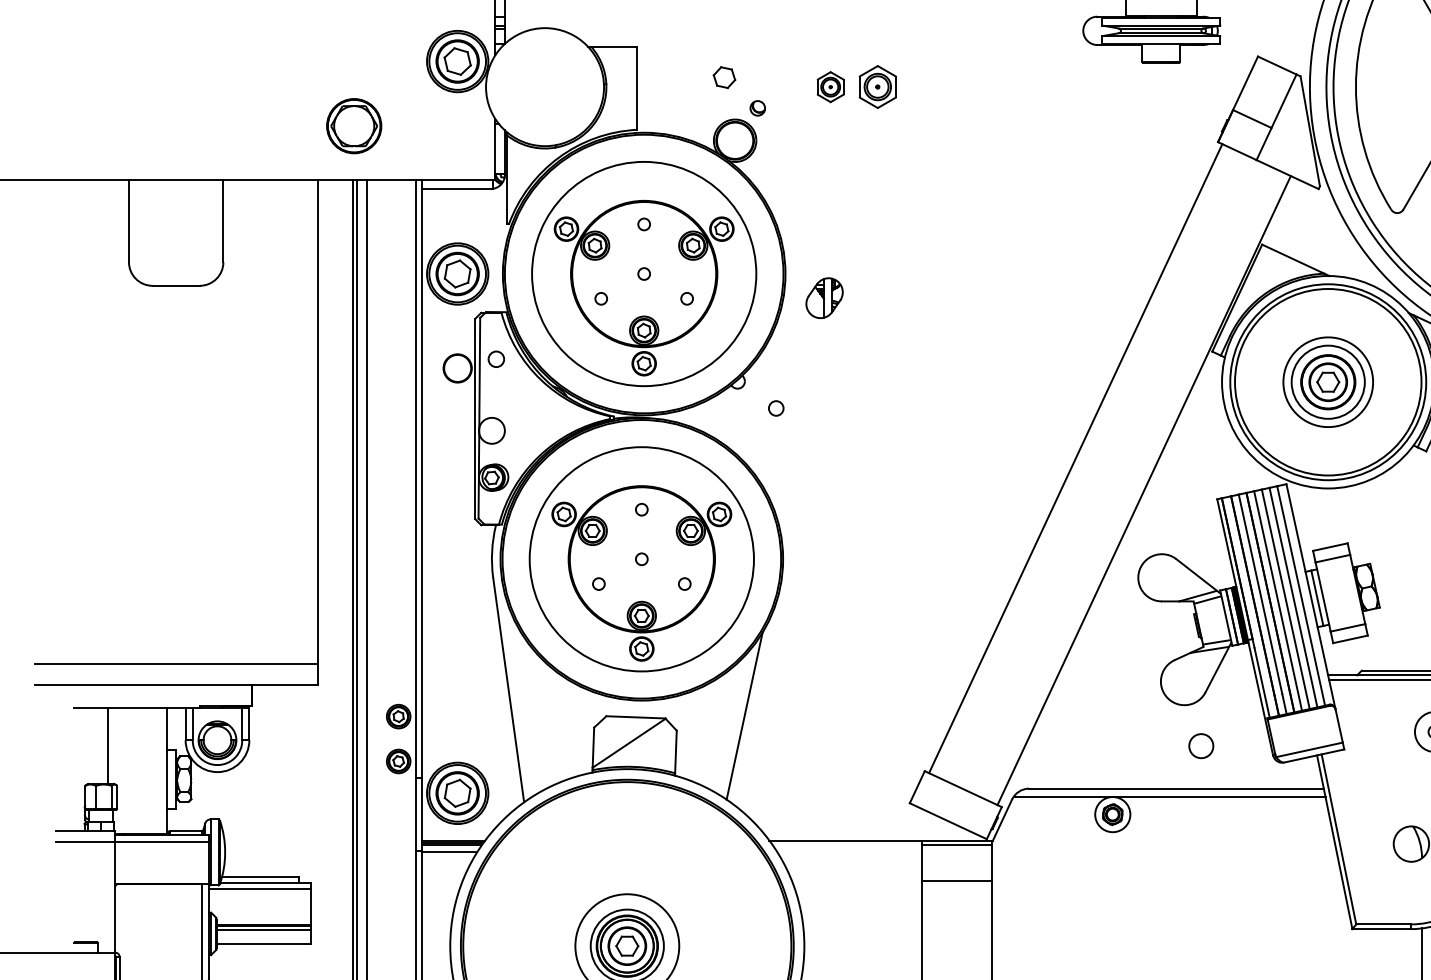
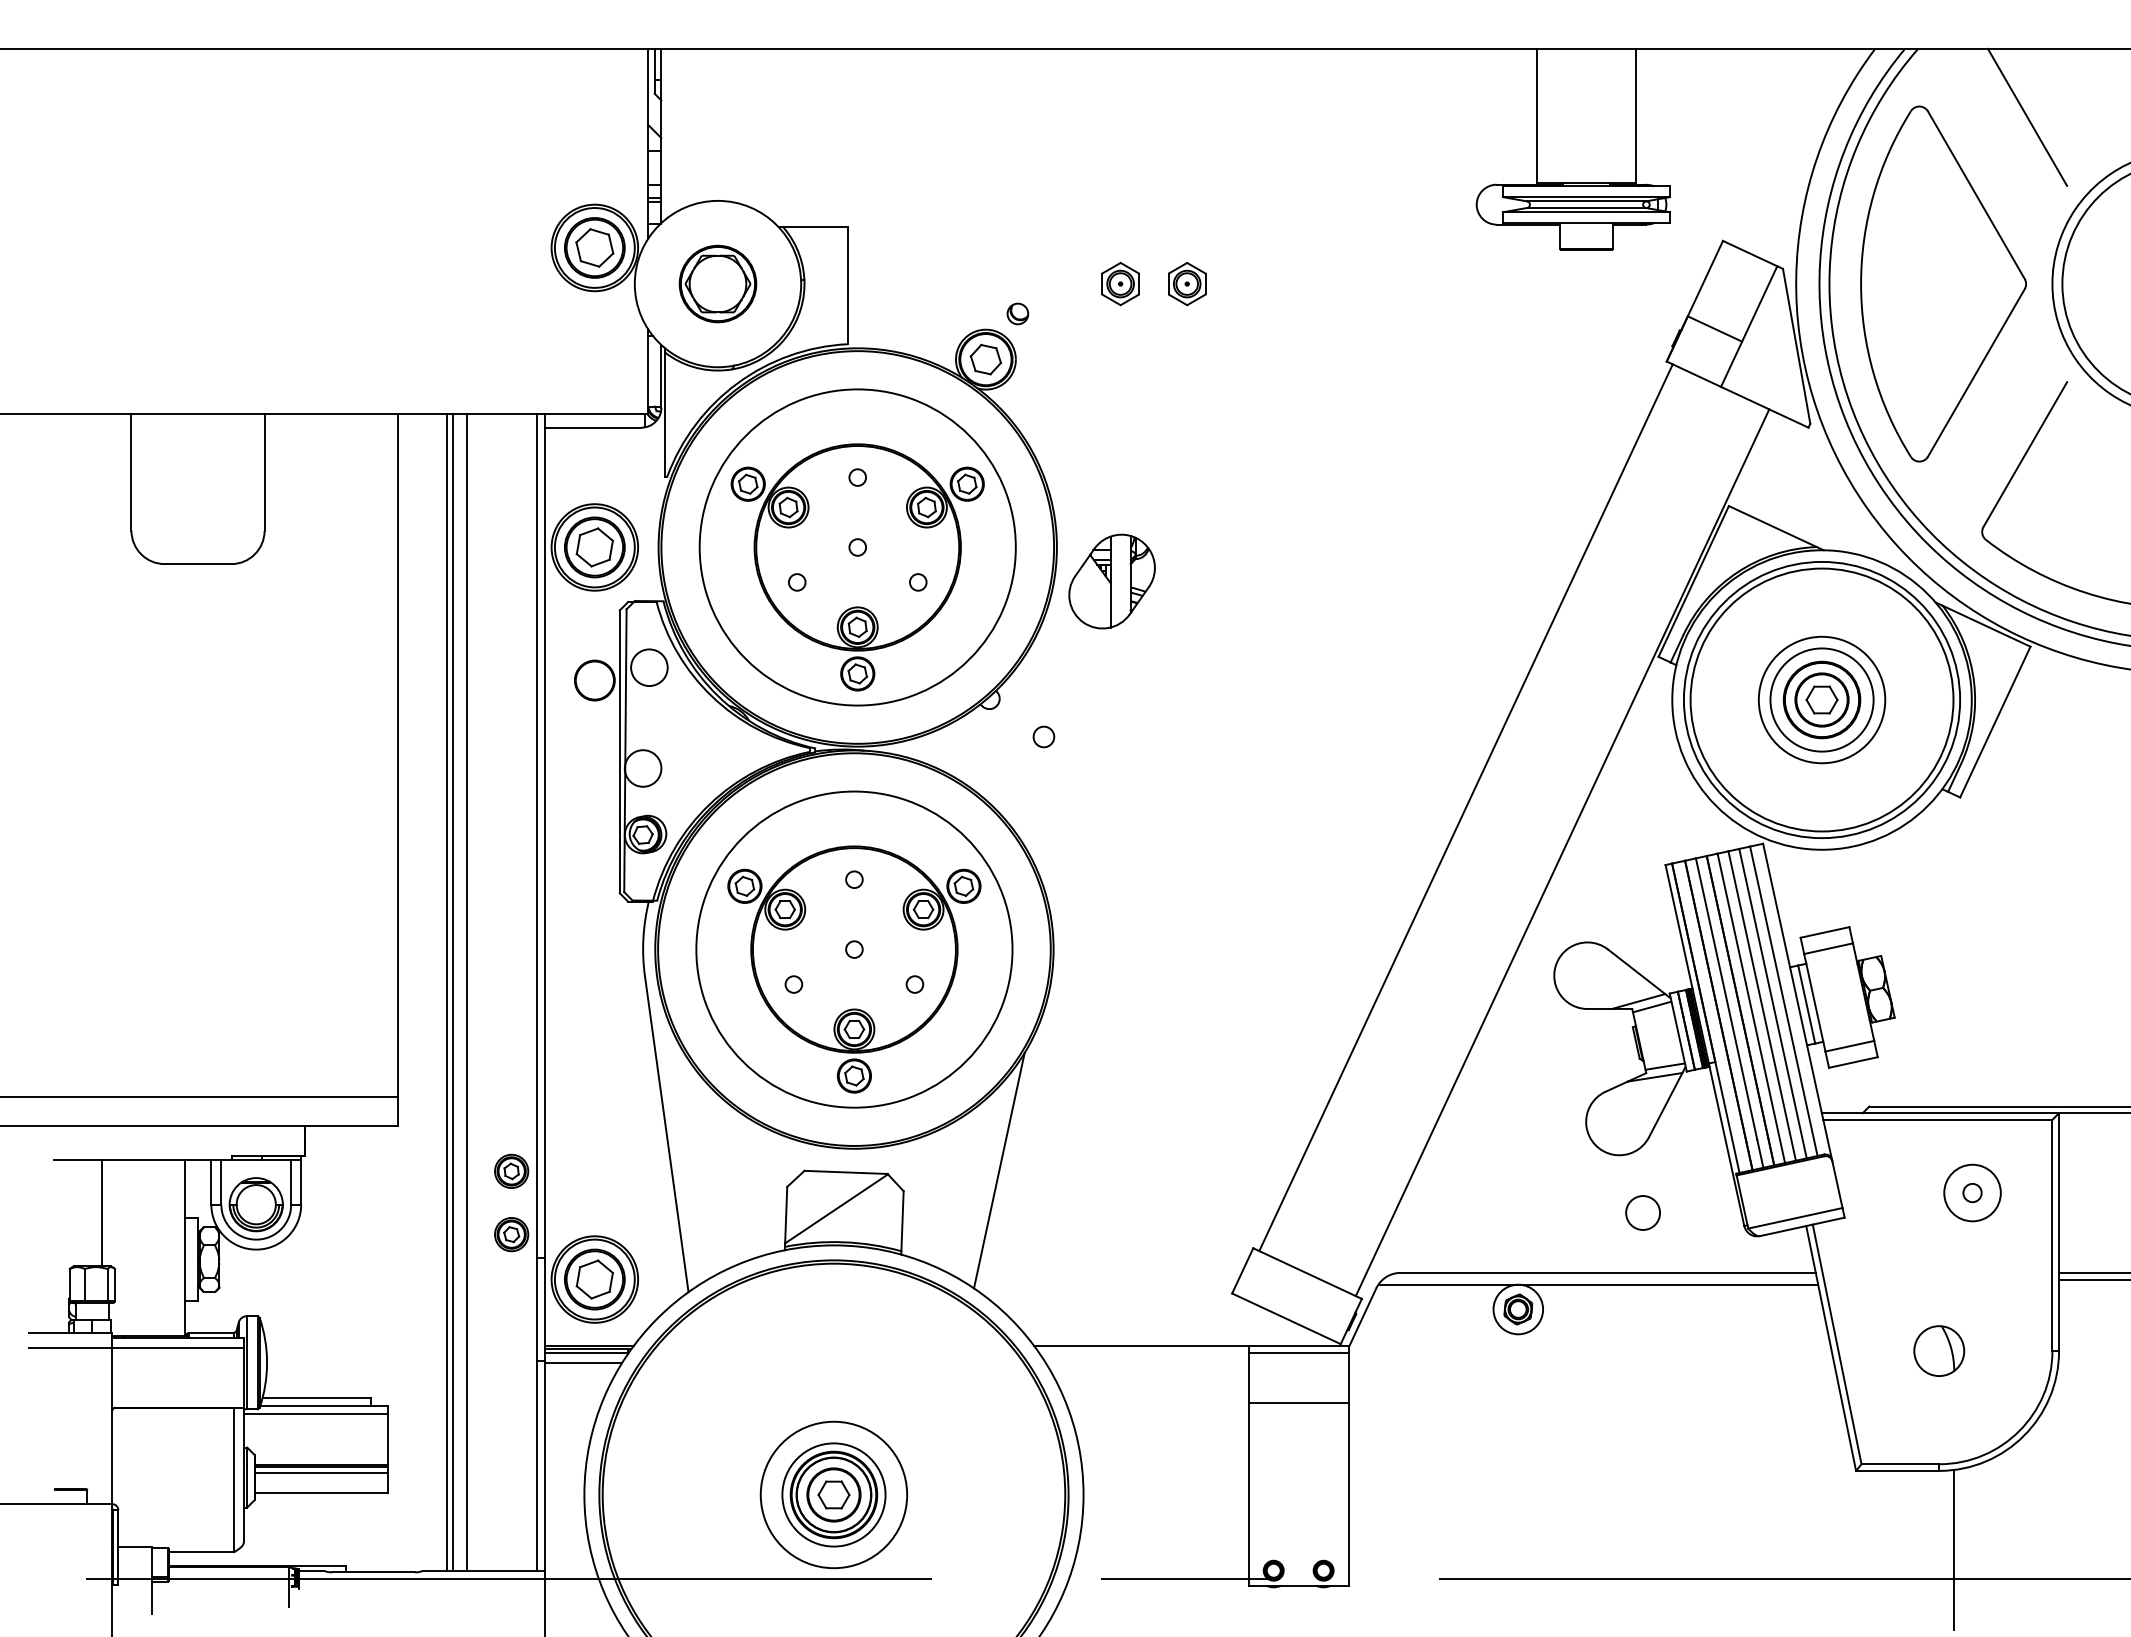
part: (724, 77) -> (985, 359), moved
part: (878, 87) -> (1187, 284), size x0.71
part: (353, 125) -> (717, 283), moved
part: (824, 298) -> (1111, 581), size x1.67
circle: (496, 359) -> (649, 667), size x1.67

